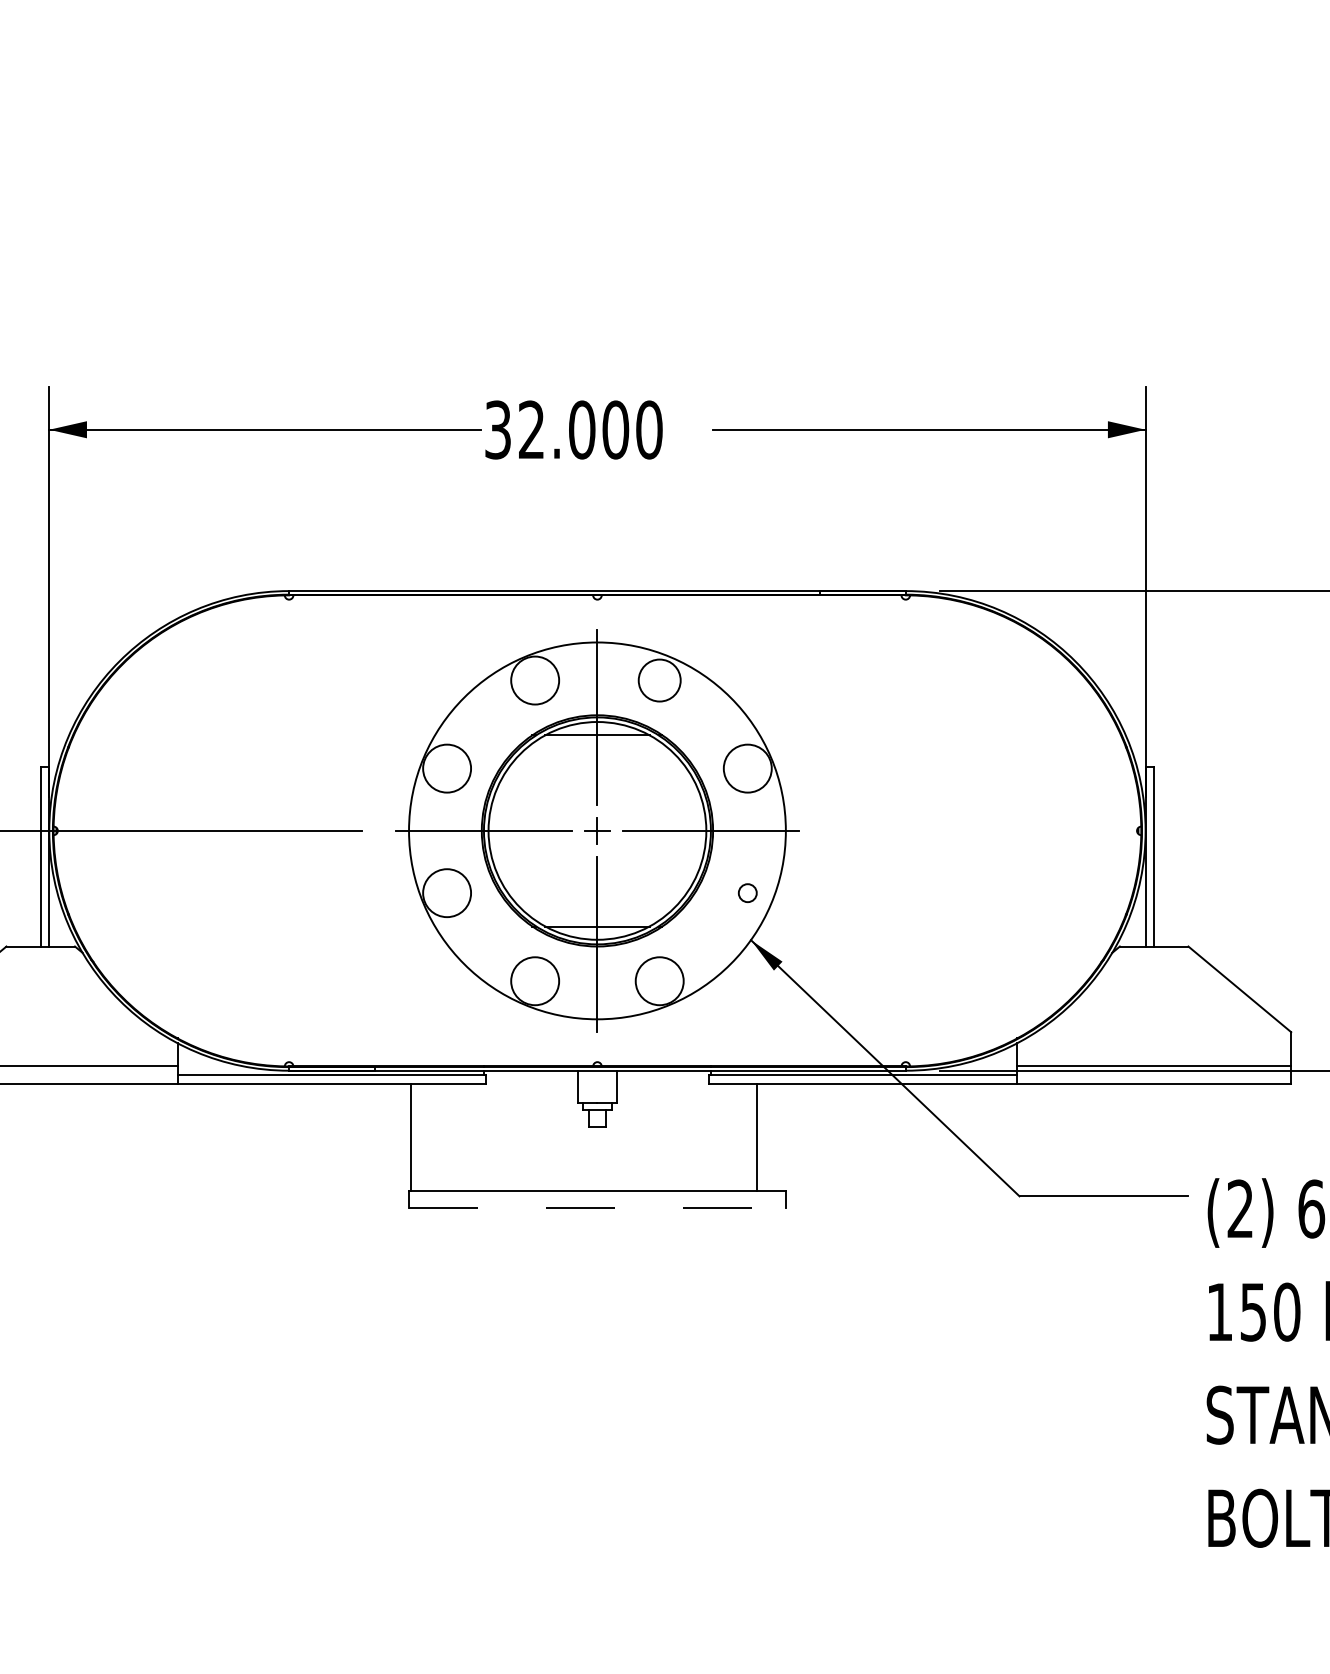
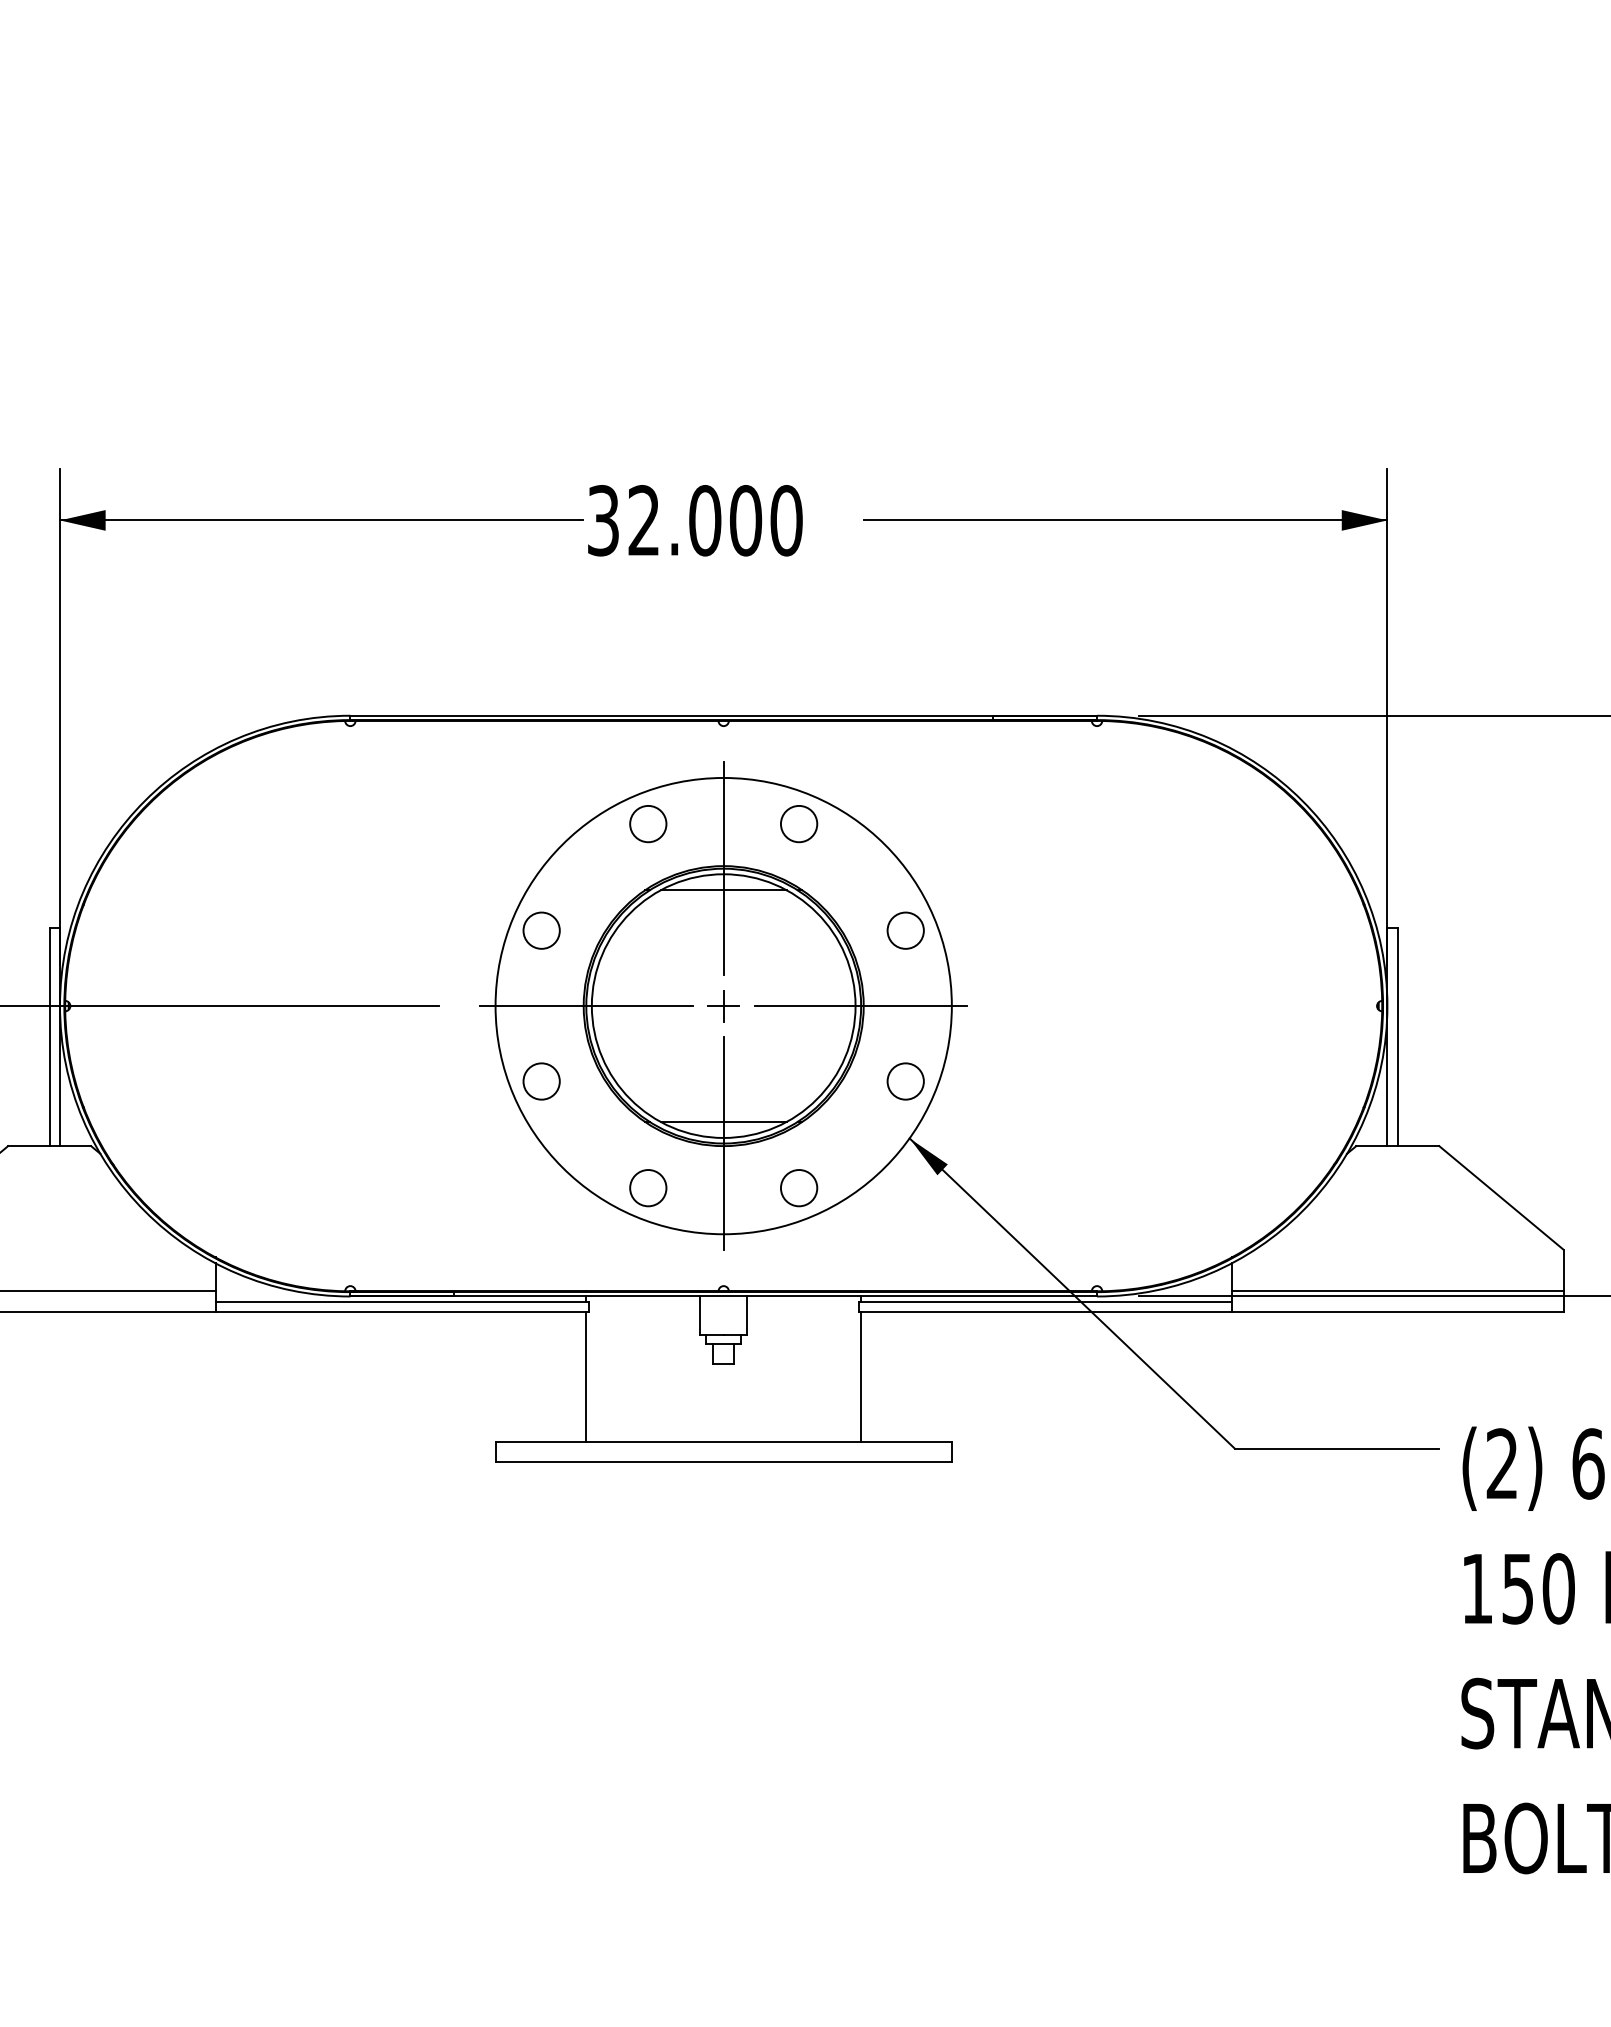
circle: (535, 680) -> (648, 823), size x0.62
circle: (659, 680) -> (798, 823), size x0.71
circle: (446, 768) -> (541, 930), size x0.62
circle: (747, 768) -> (905, 930), size x0.62
circle: (446, 893) -> (541, 1081), size x0.62
circle: (747, 893) -> (905, 1081), size x1.67
circle: (535, 981) -> (648, 1188), size x0.62
circle: (659, 981) -> (798, 1188), size x0.62
line: (411, 1136) -> (586, 1376), moved
line: (757, 1136) -> (861, 1376), moved
line: (598, 1207) -> (724, 1462), dashed -> solid

